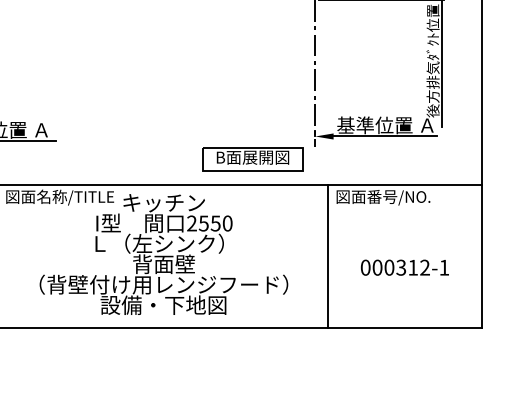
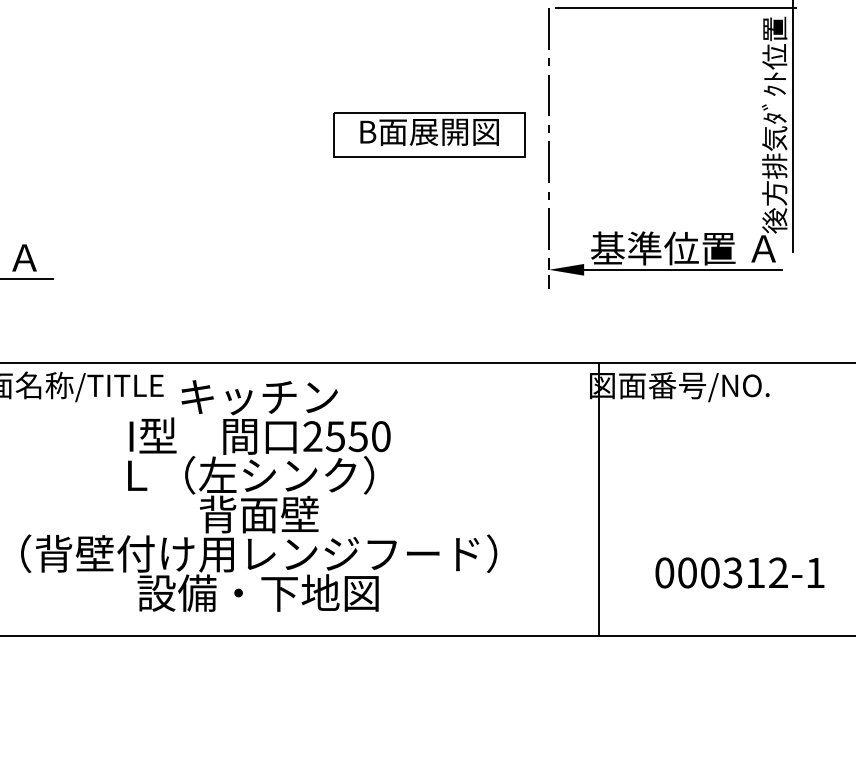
part: (252, 159) -> (428, 135), moved
line: (328, 256) -> (599, 499), moved
text: (404, 267) -> (739, 572), moved

